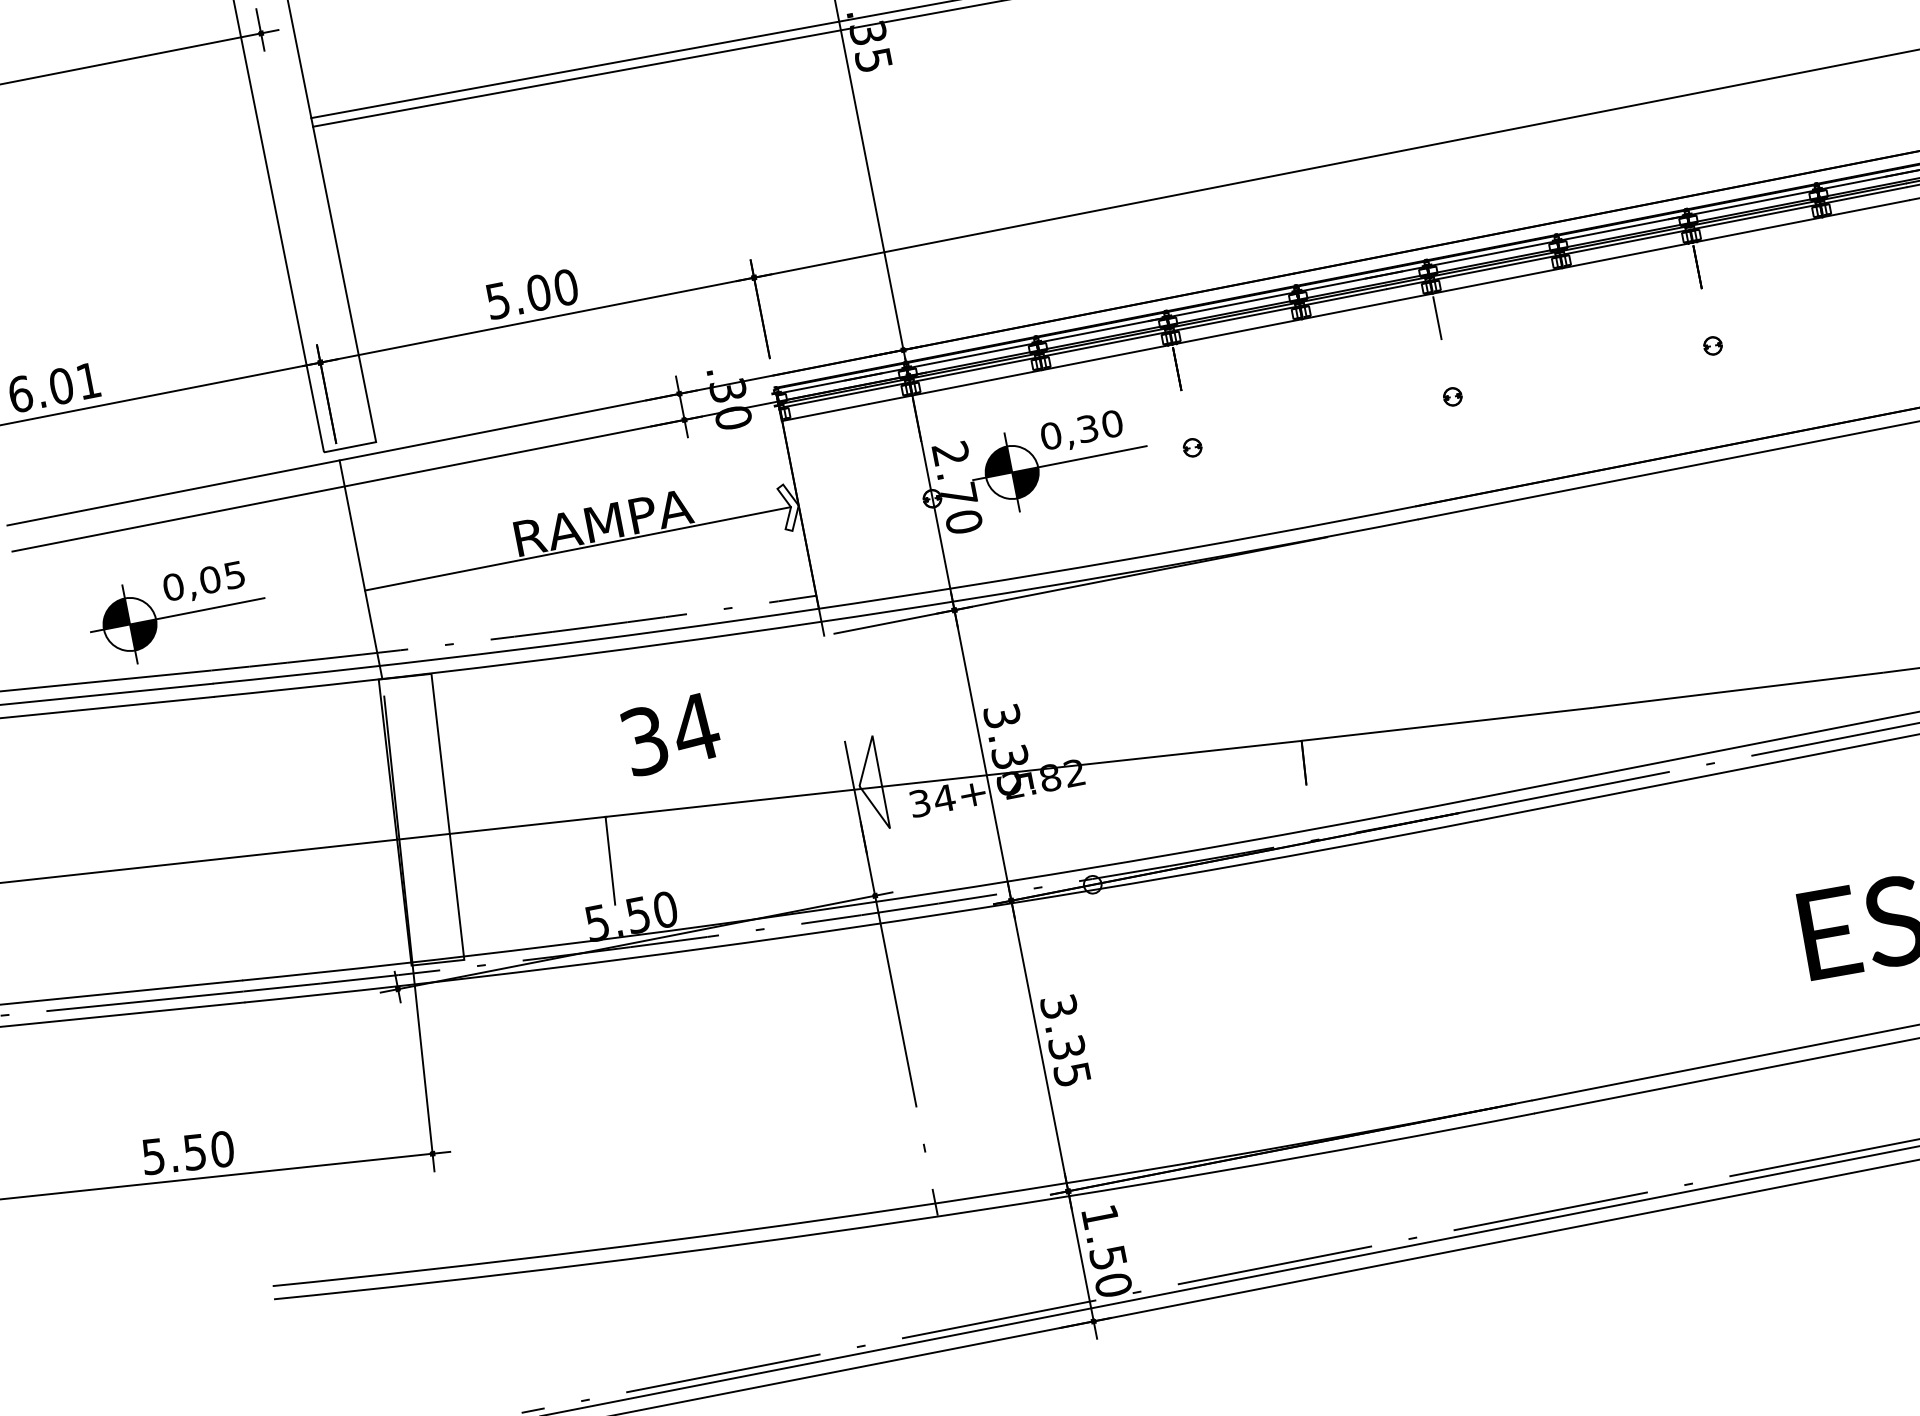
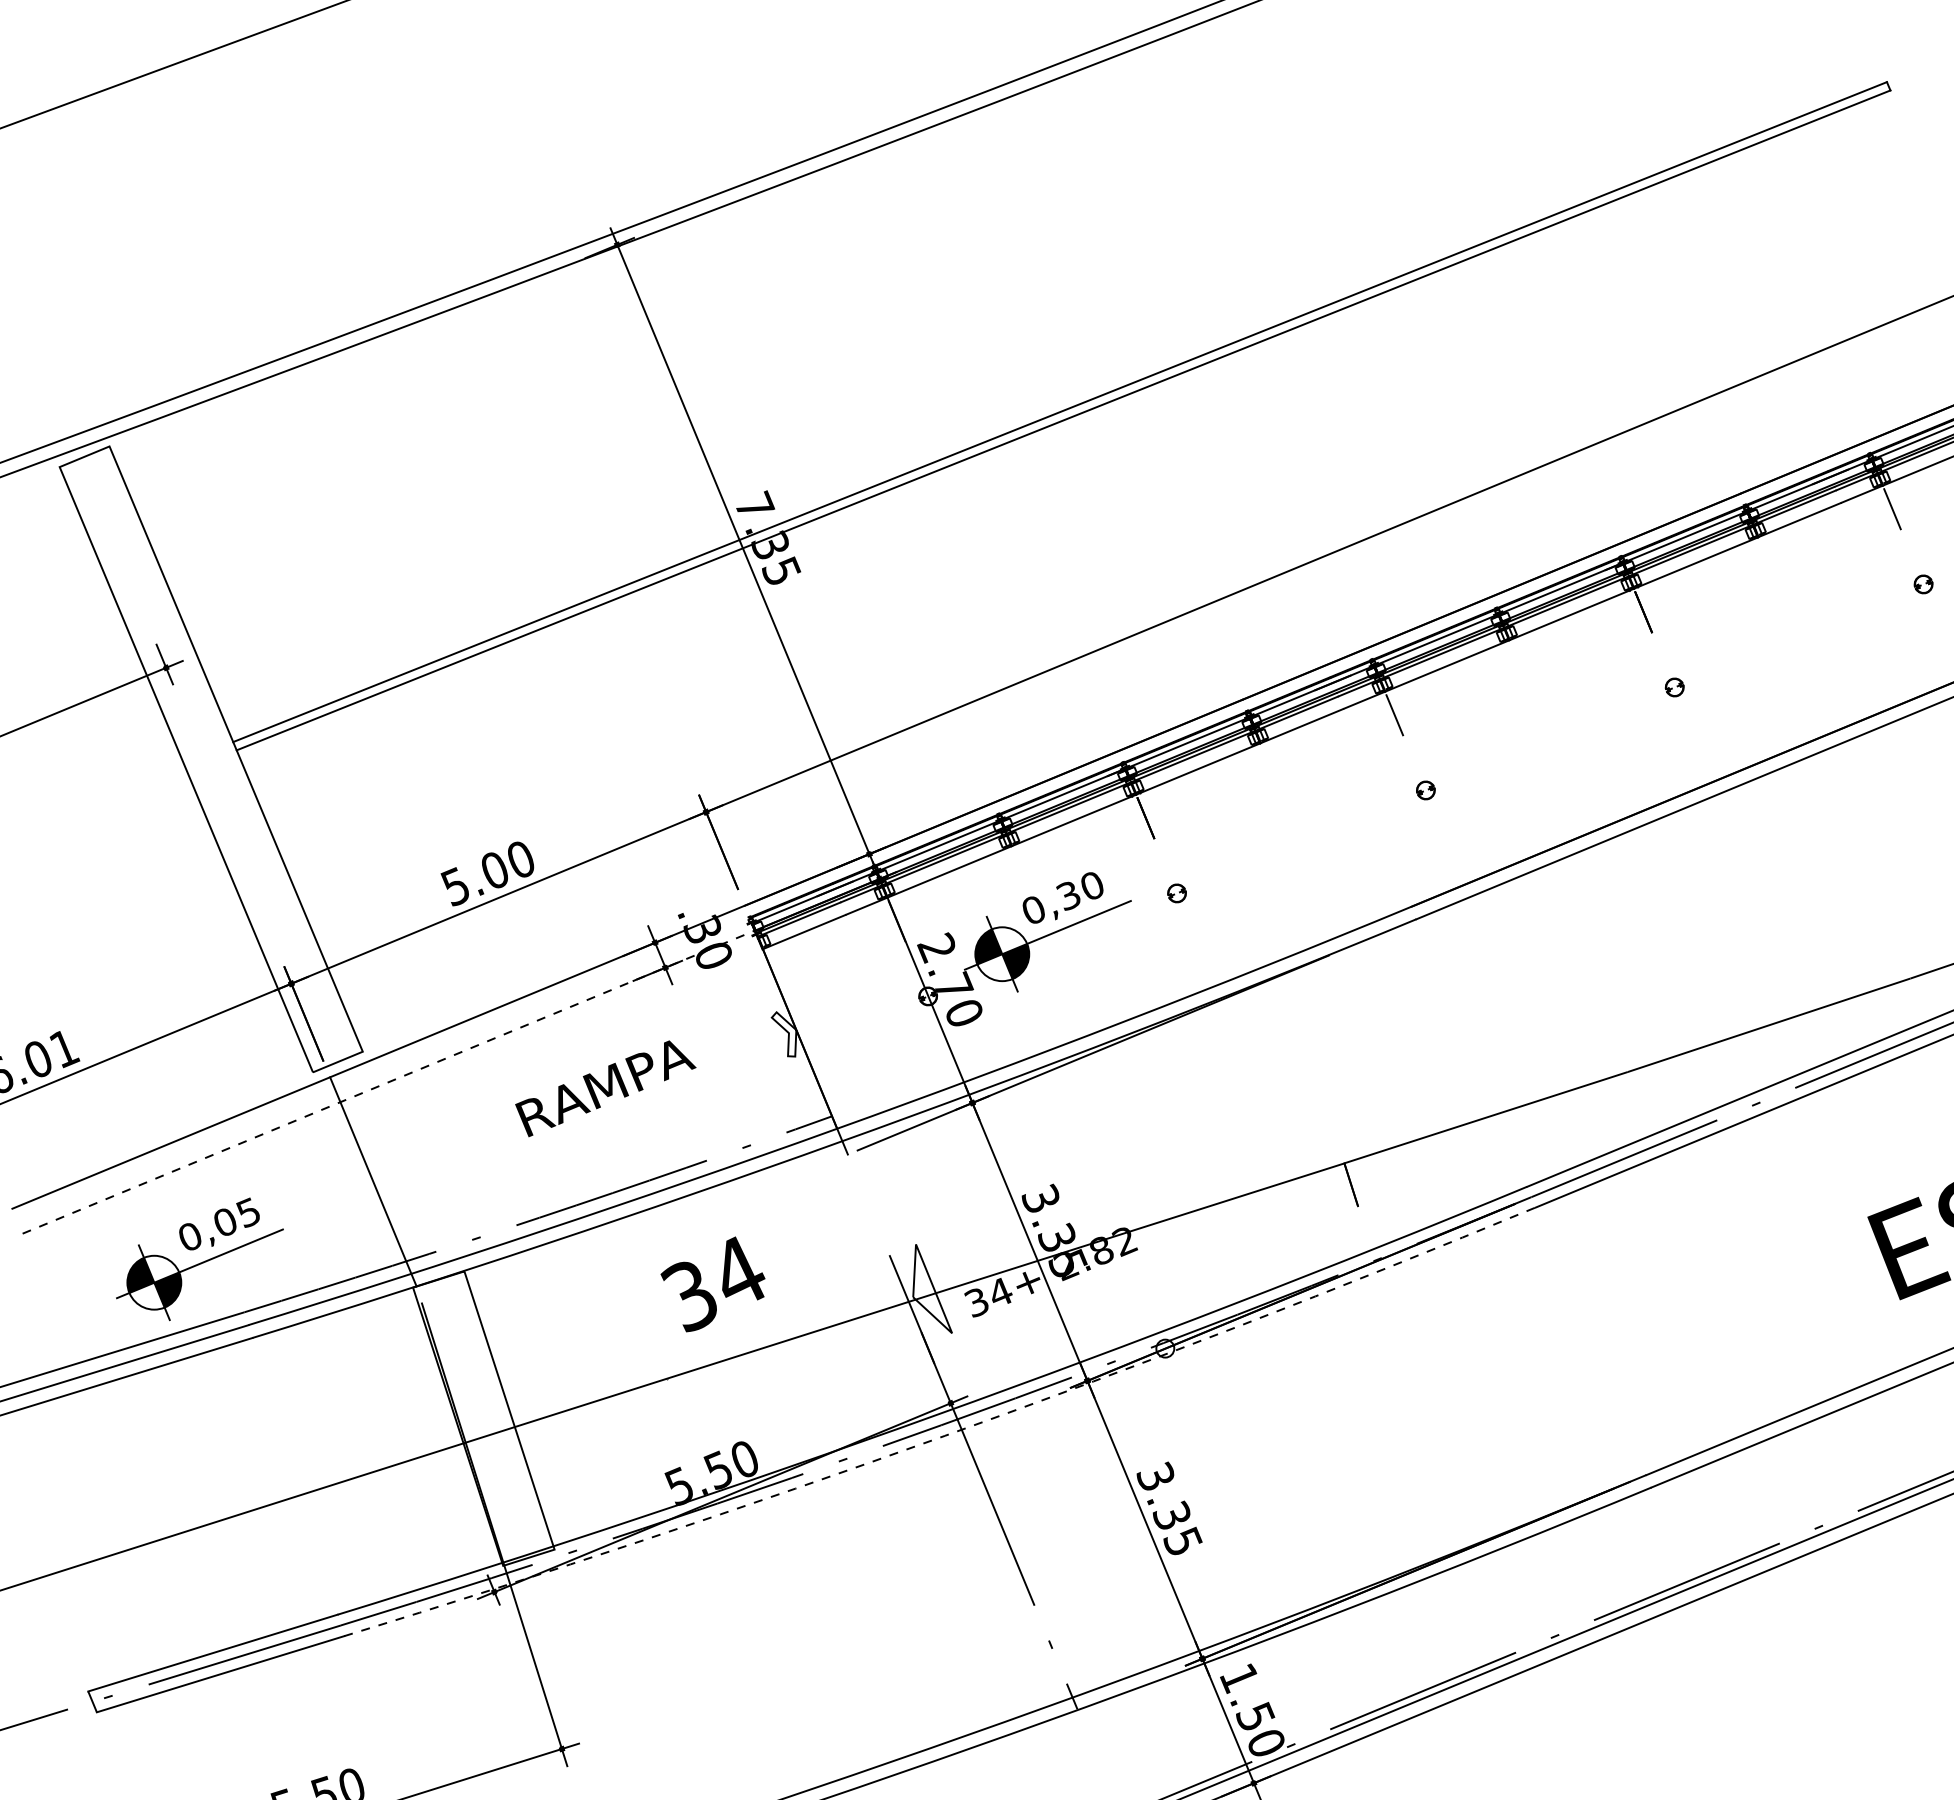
line: (396, 476) -> (389, 1081), solid -> dashed
line: (577, 548) -> (584, 1117), removed
line: (609, 860) -> (679, 1421), removed
arc: (862, 925) -> (944, 1435), solid -> dashed

